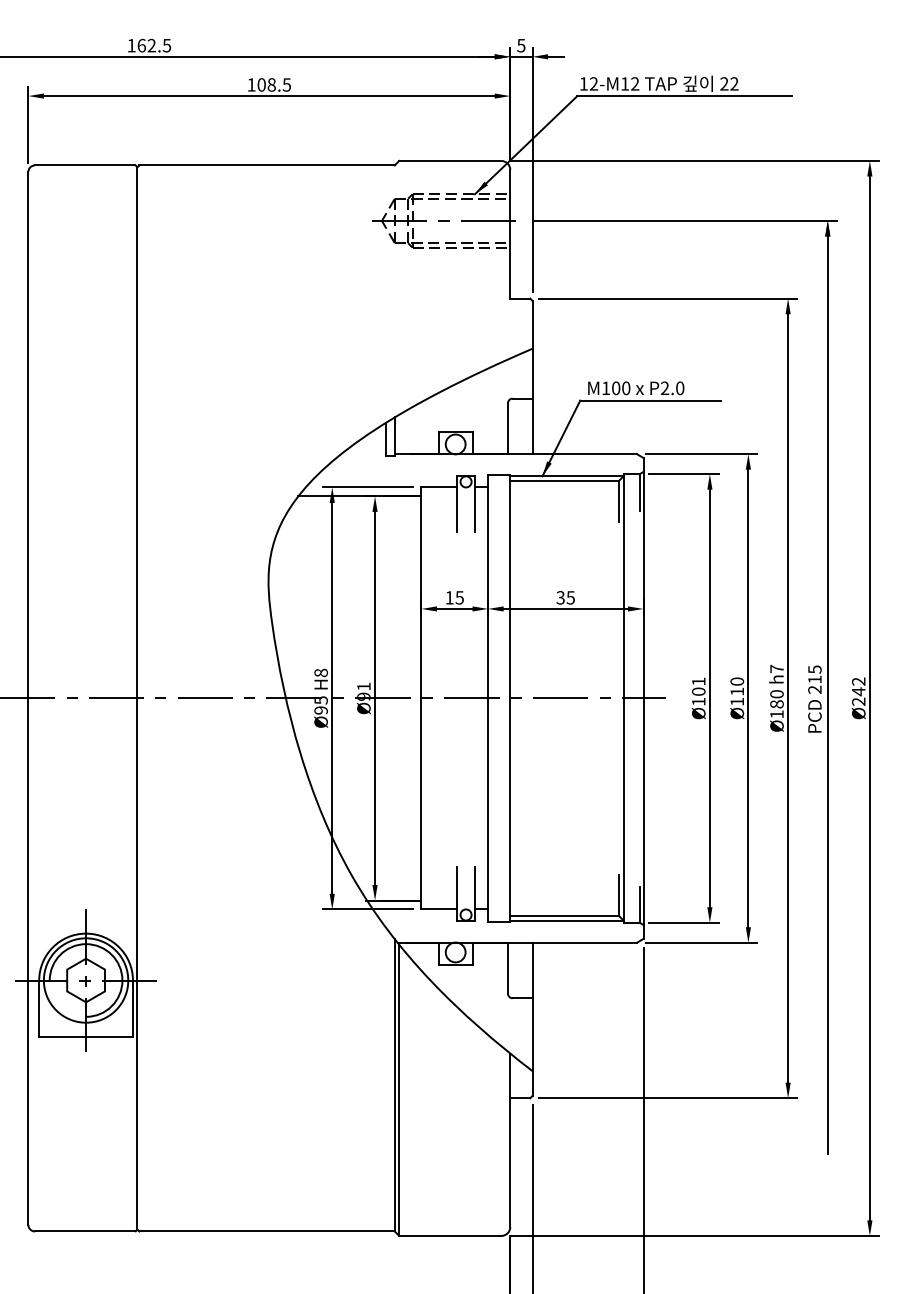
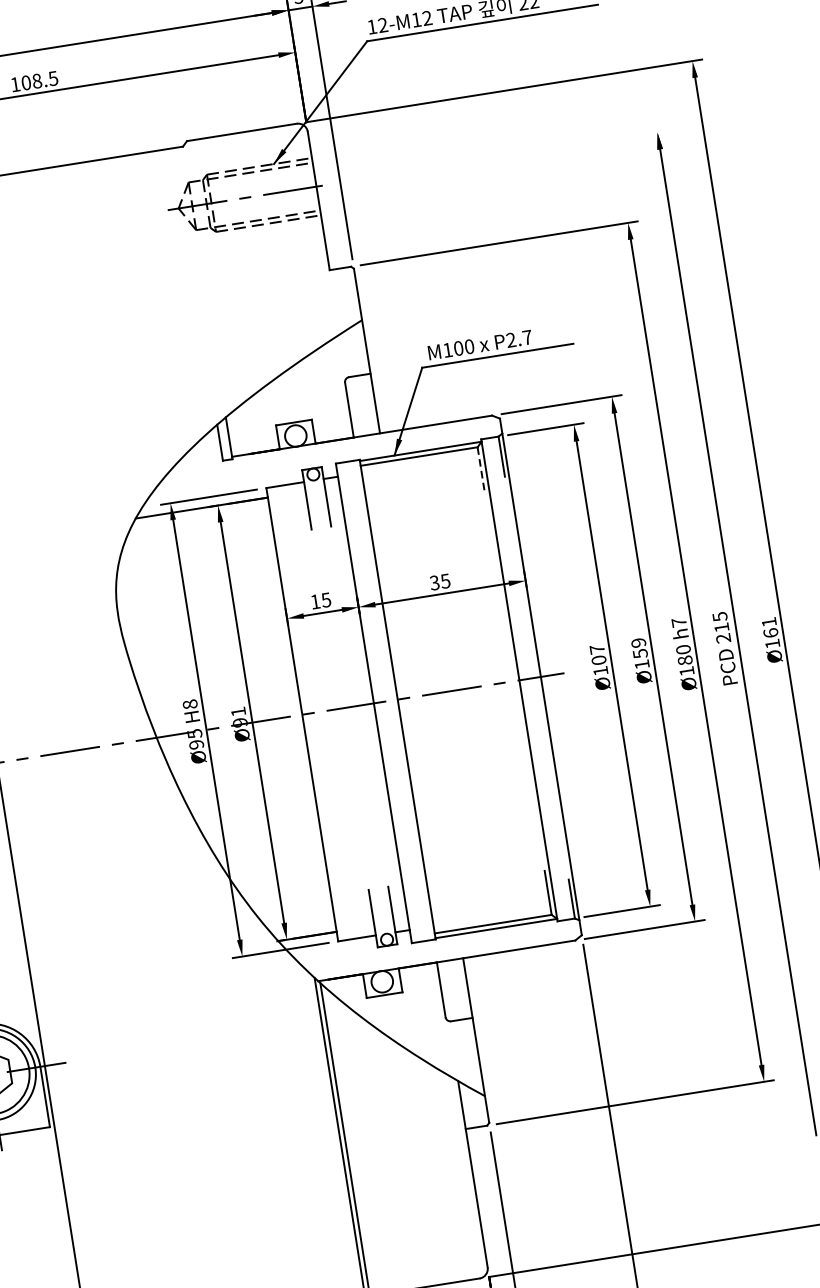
line: (685, 220) -> (504, 156), removed
text: (680, 388) -> (527, 337), P2.0 -> P2.7
line: (619, 501) -> (481, 469), solid -> dashed
text: (698, 681) -> (597, 649), Ø101 -> Ø107
text: (737, 686) -> (639, 648), Ø110 -> Ø159
text: (858, 691) -> (770, 632), Ø242 -> Ø161

